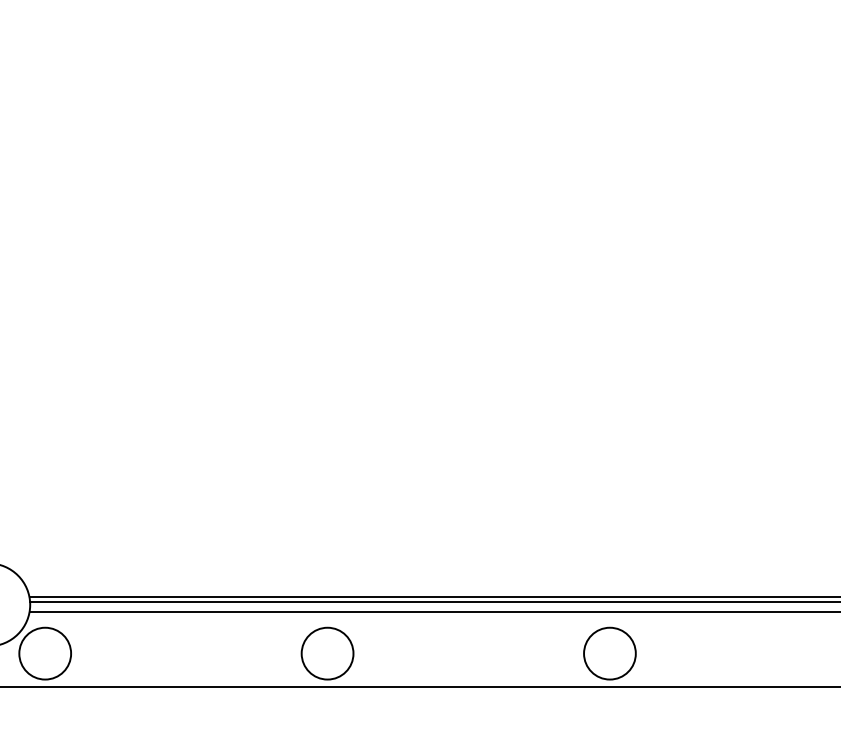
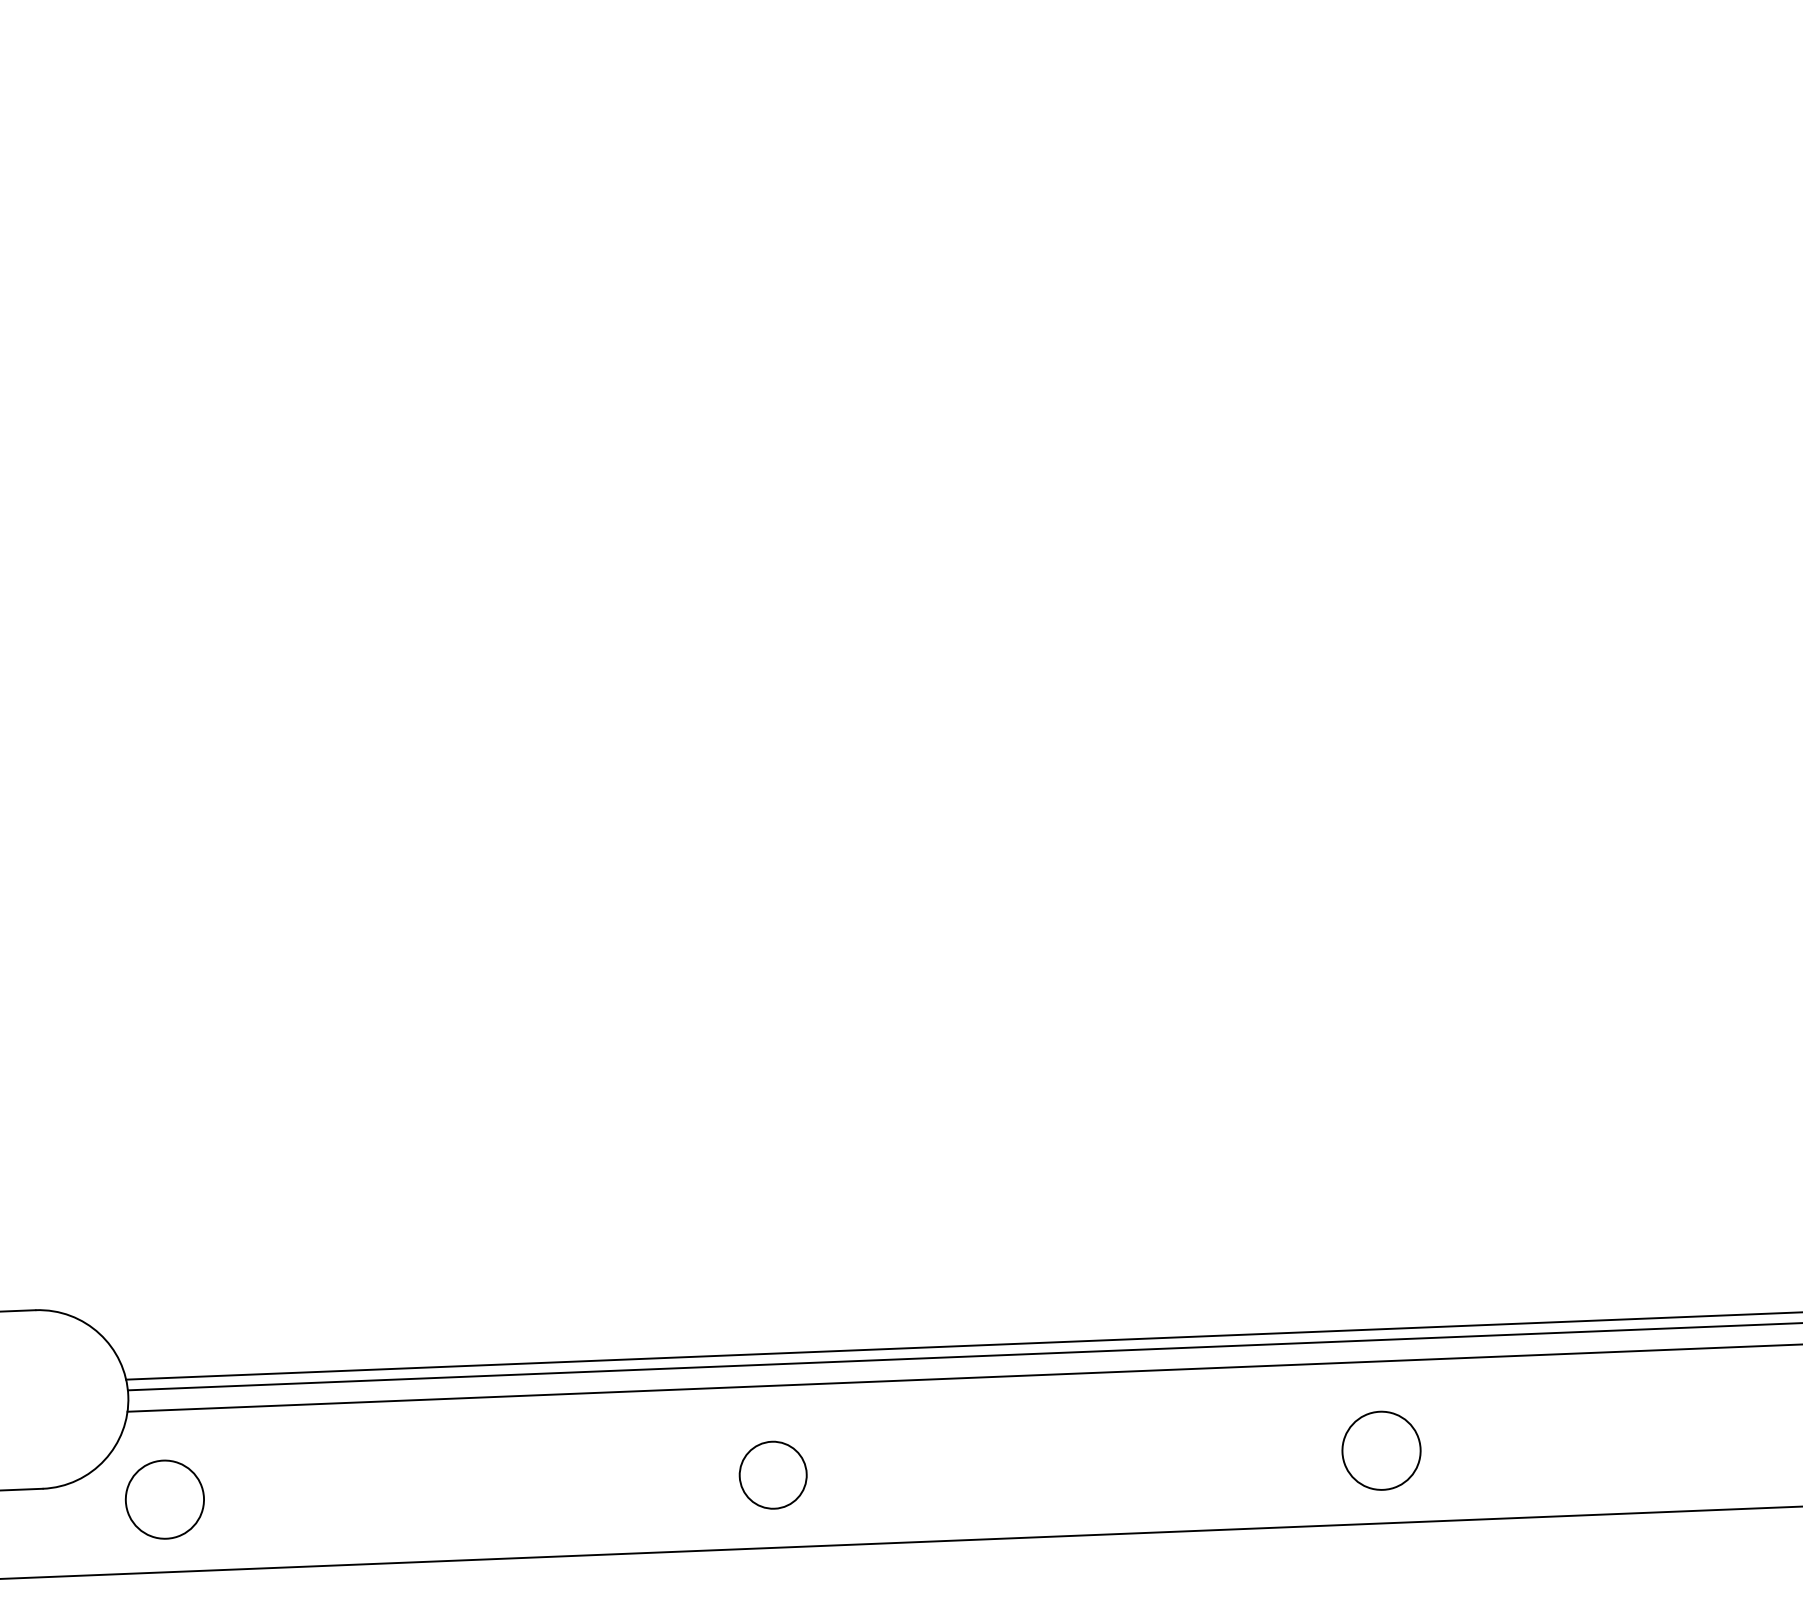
circle: (45, 653) -> (165, 1499), size x0.7
circle: (327, 653) -> (773, 1474), size x0.6
circle: (609, 653) -> (1380, 1450), size x0.7

